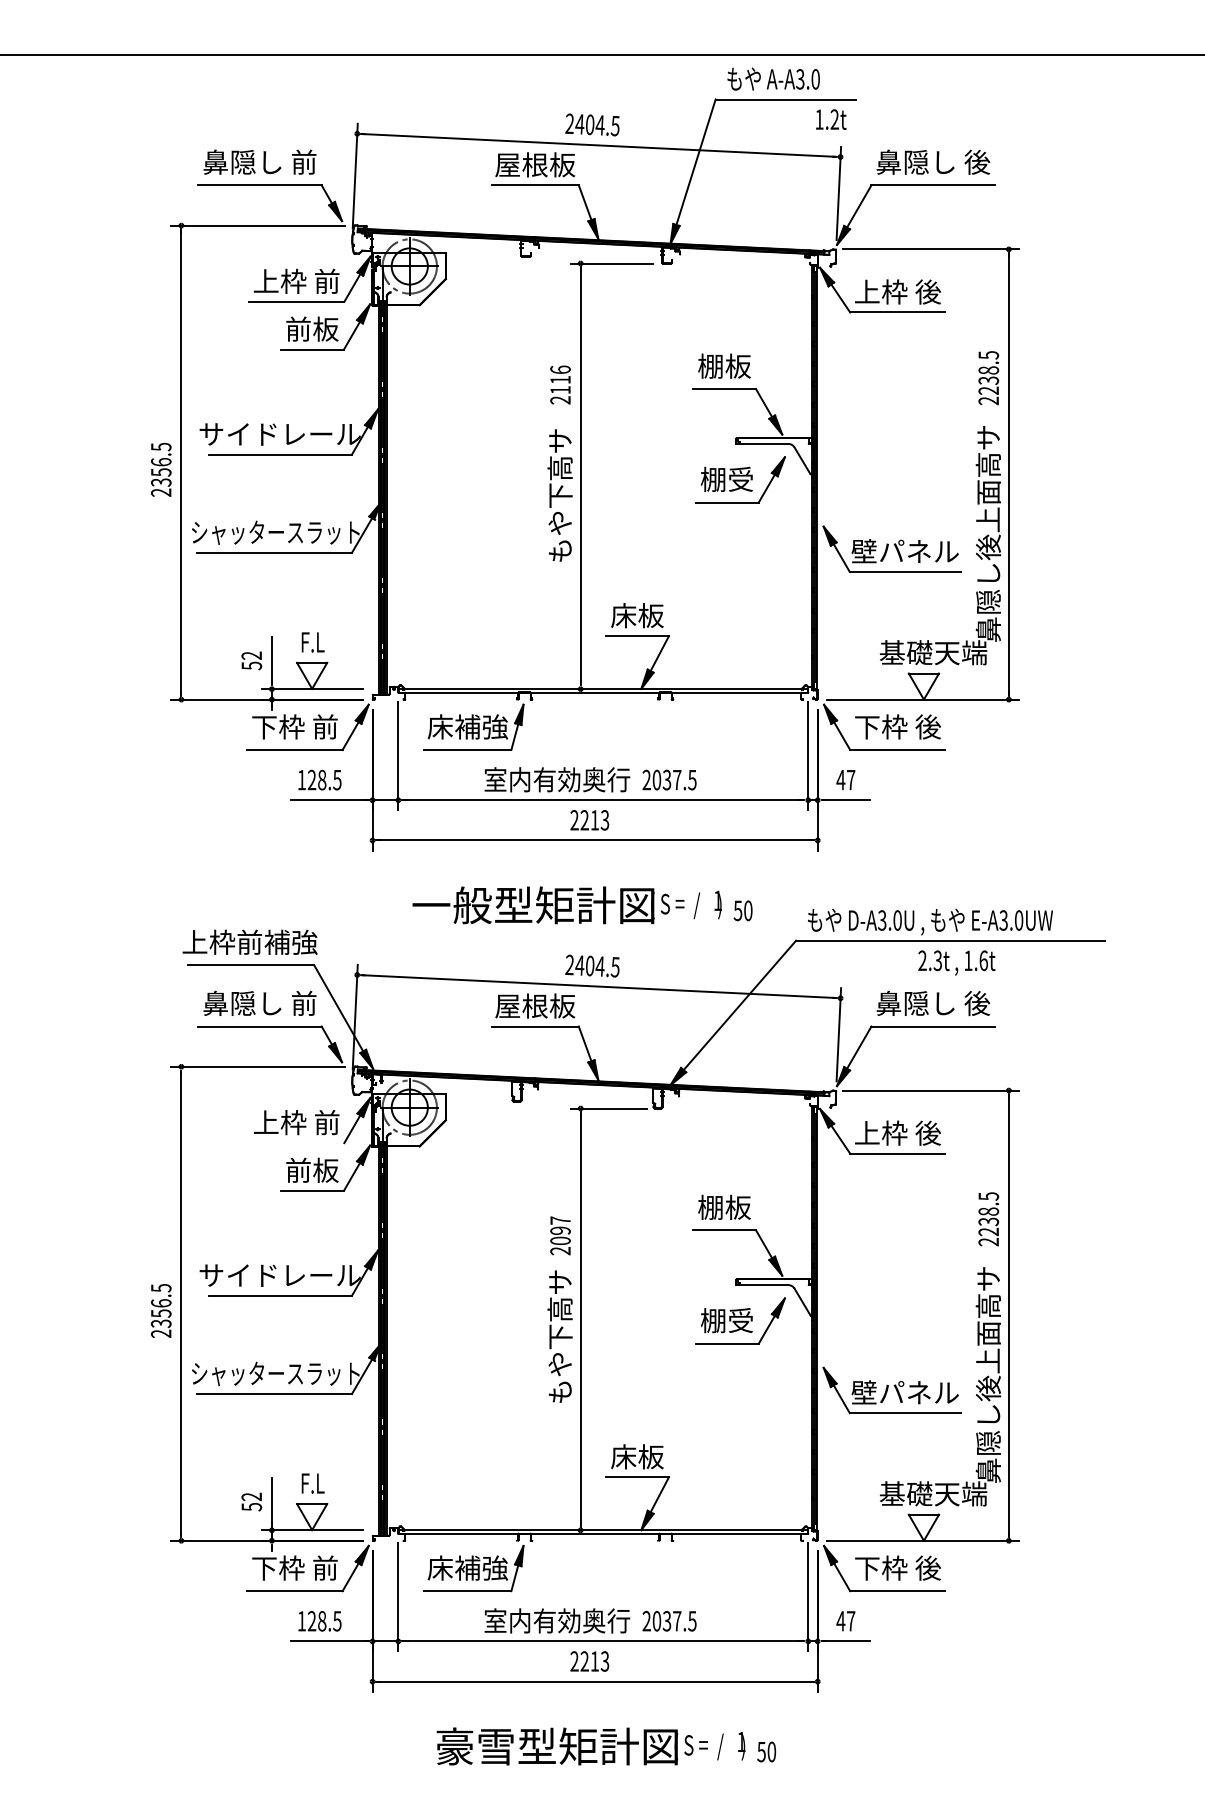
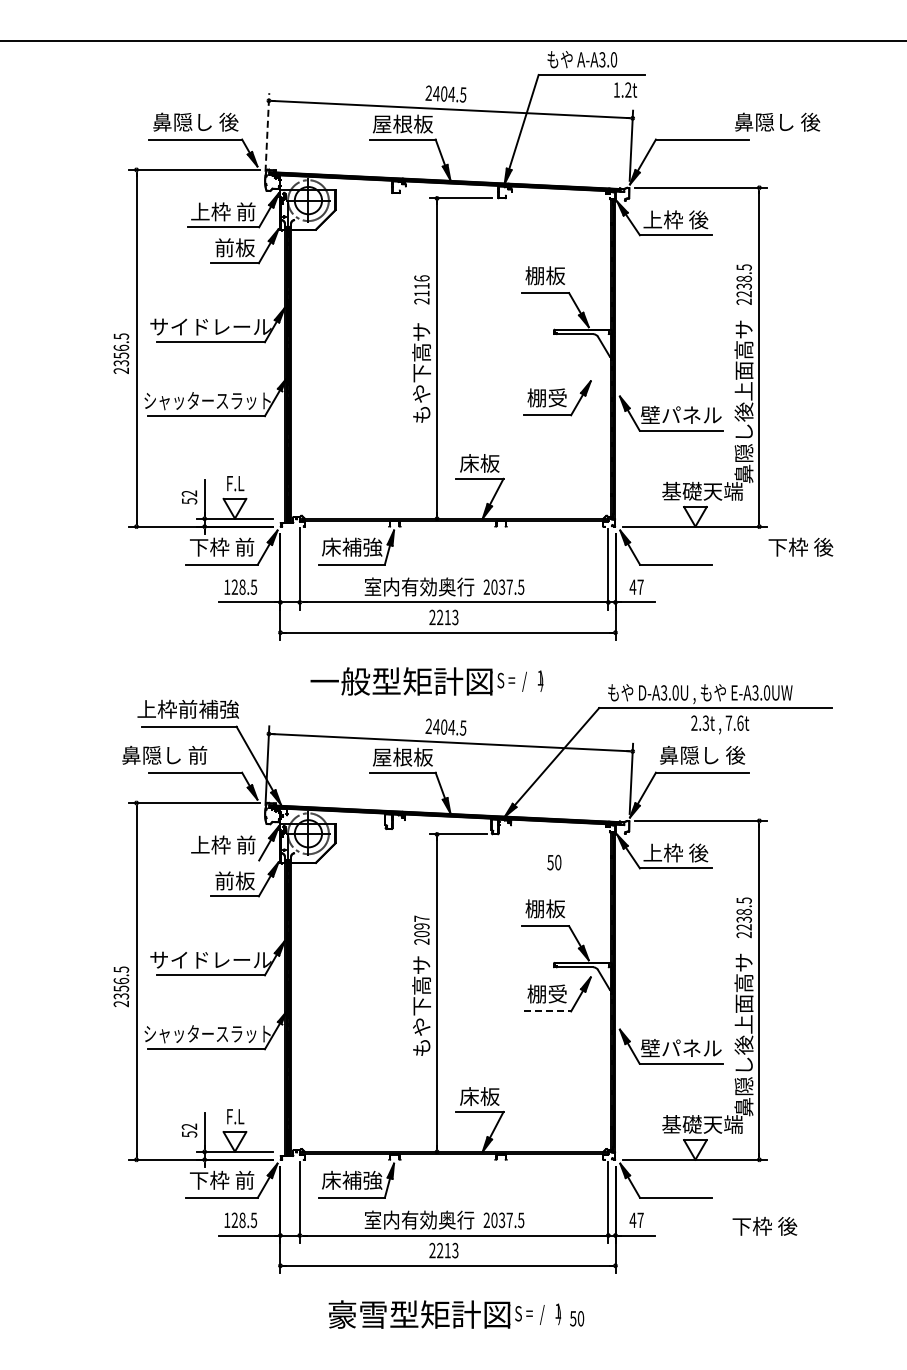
text: (303, 161) -> (228, 121), 鼻隠し 前 -> 鼻隠し 後
text: (933, 161) -> (777, 121), moved
line: (355, 174) -> (267, 131), solid -> dashed
part: (740, 480) -> (557, 398), moved
text: (897, 725) -> (800, 546), moved
text: (743, 910) -> (554, 862), moved
text: (967, 959) -> (728, 722), 1.6t -> 7.6t
text: (259, 1003) -> (164, 755), moved
line: (727, 1343) -> (547, 1011), solid -> dashed
text: (897, 1568) -> (764, 1226), moved

